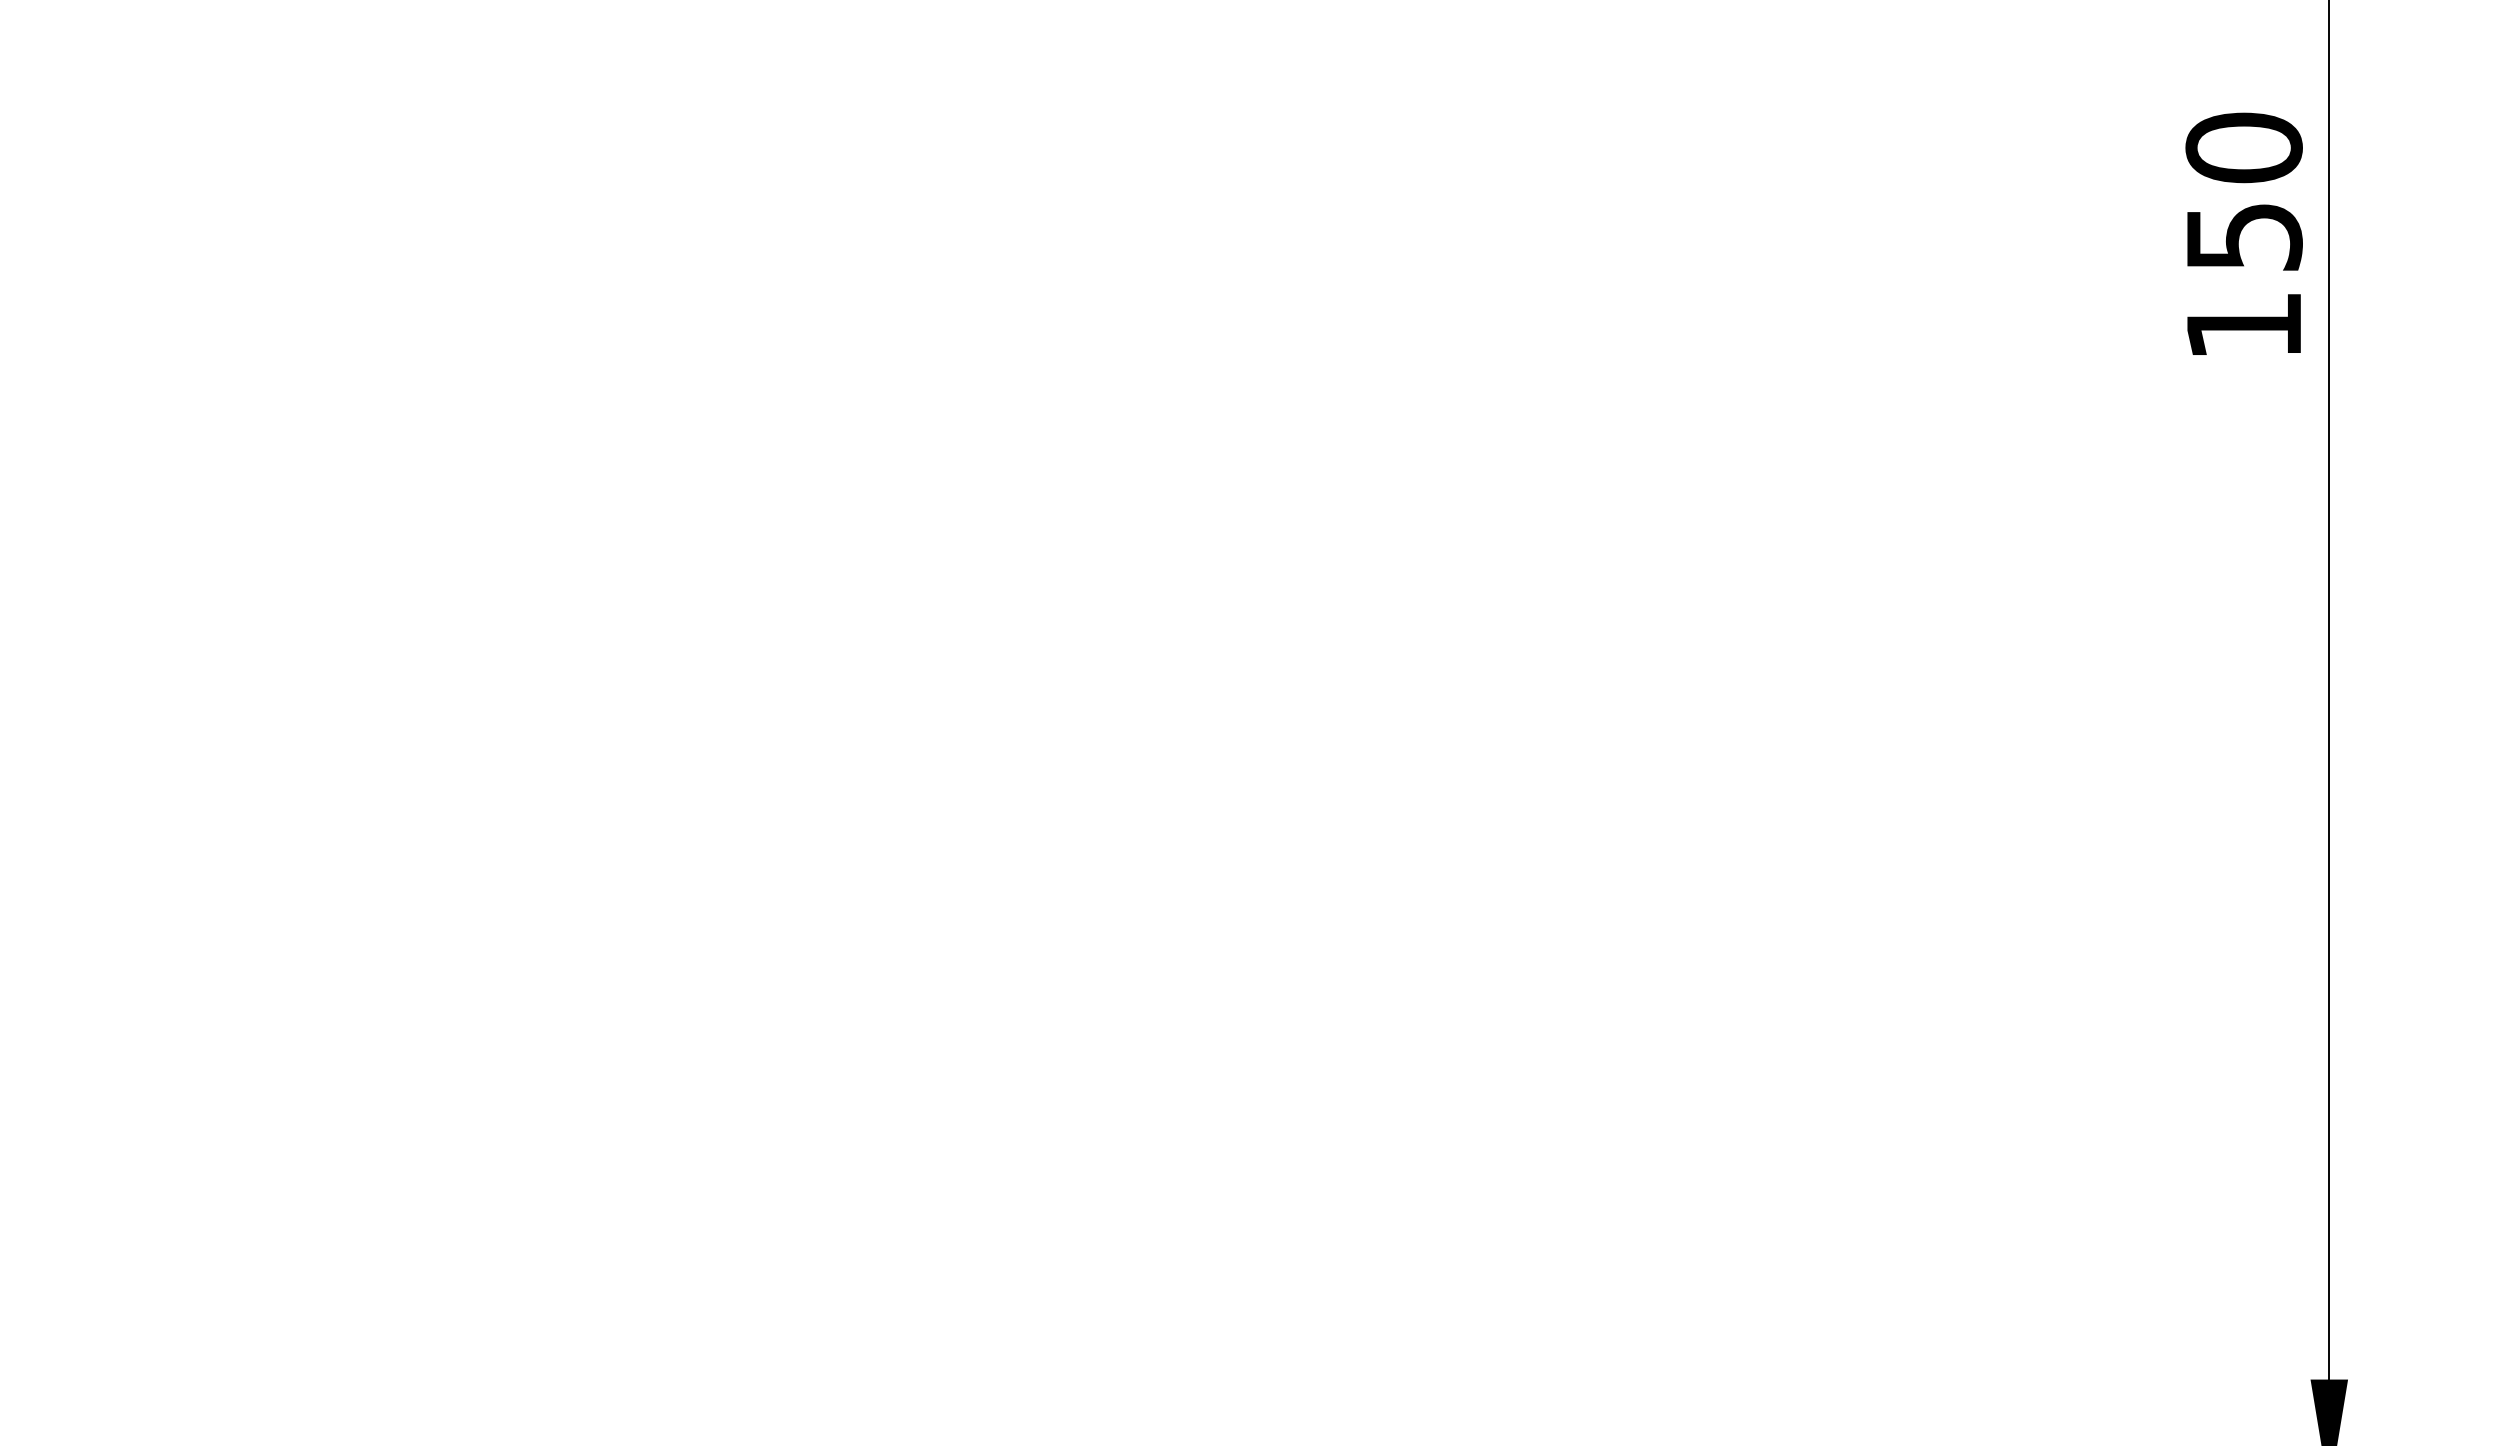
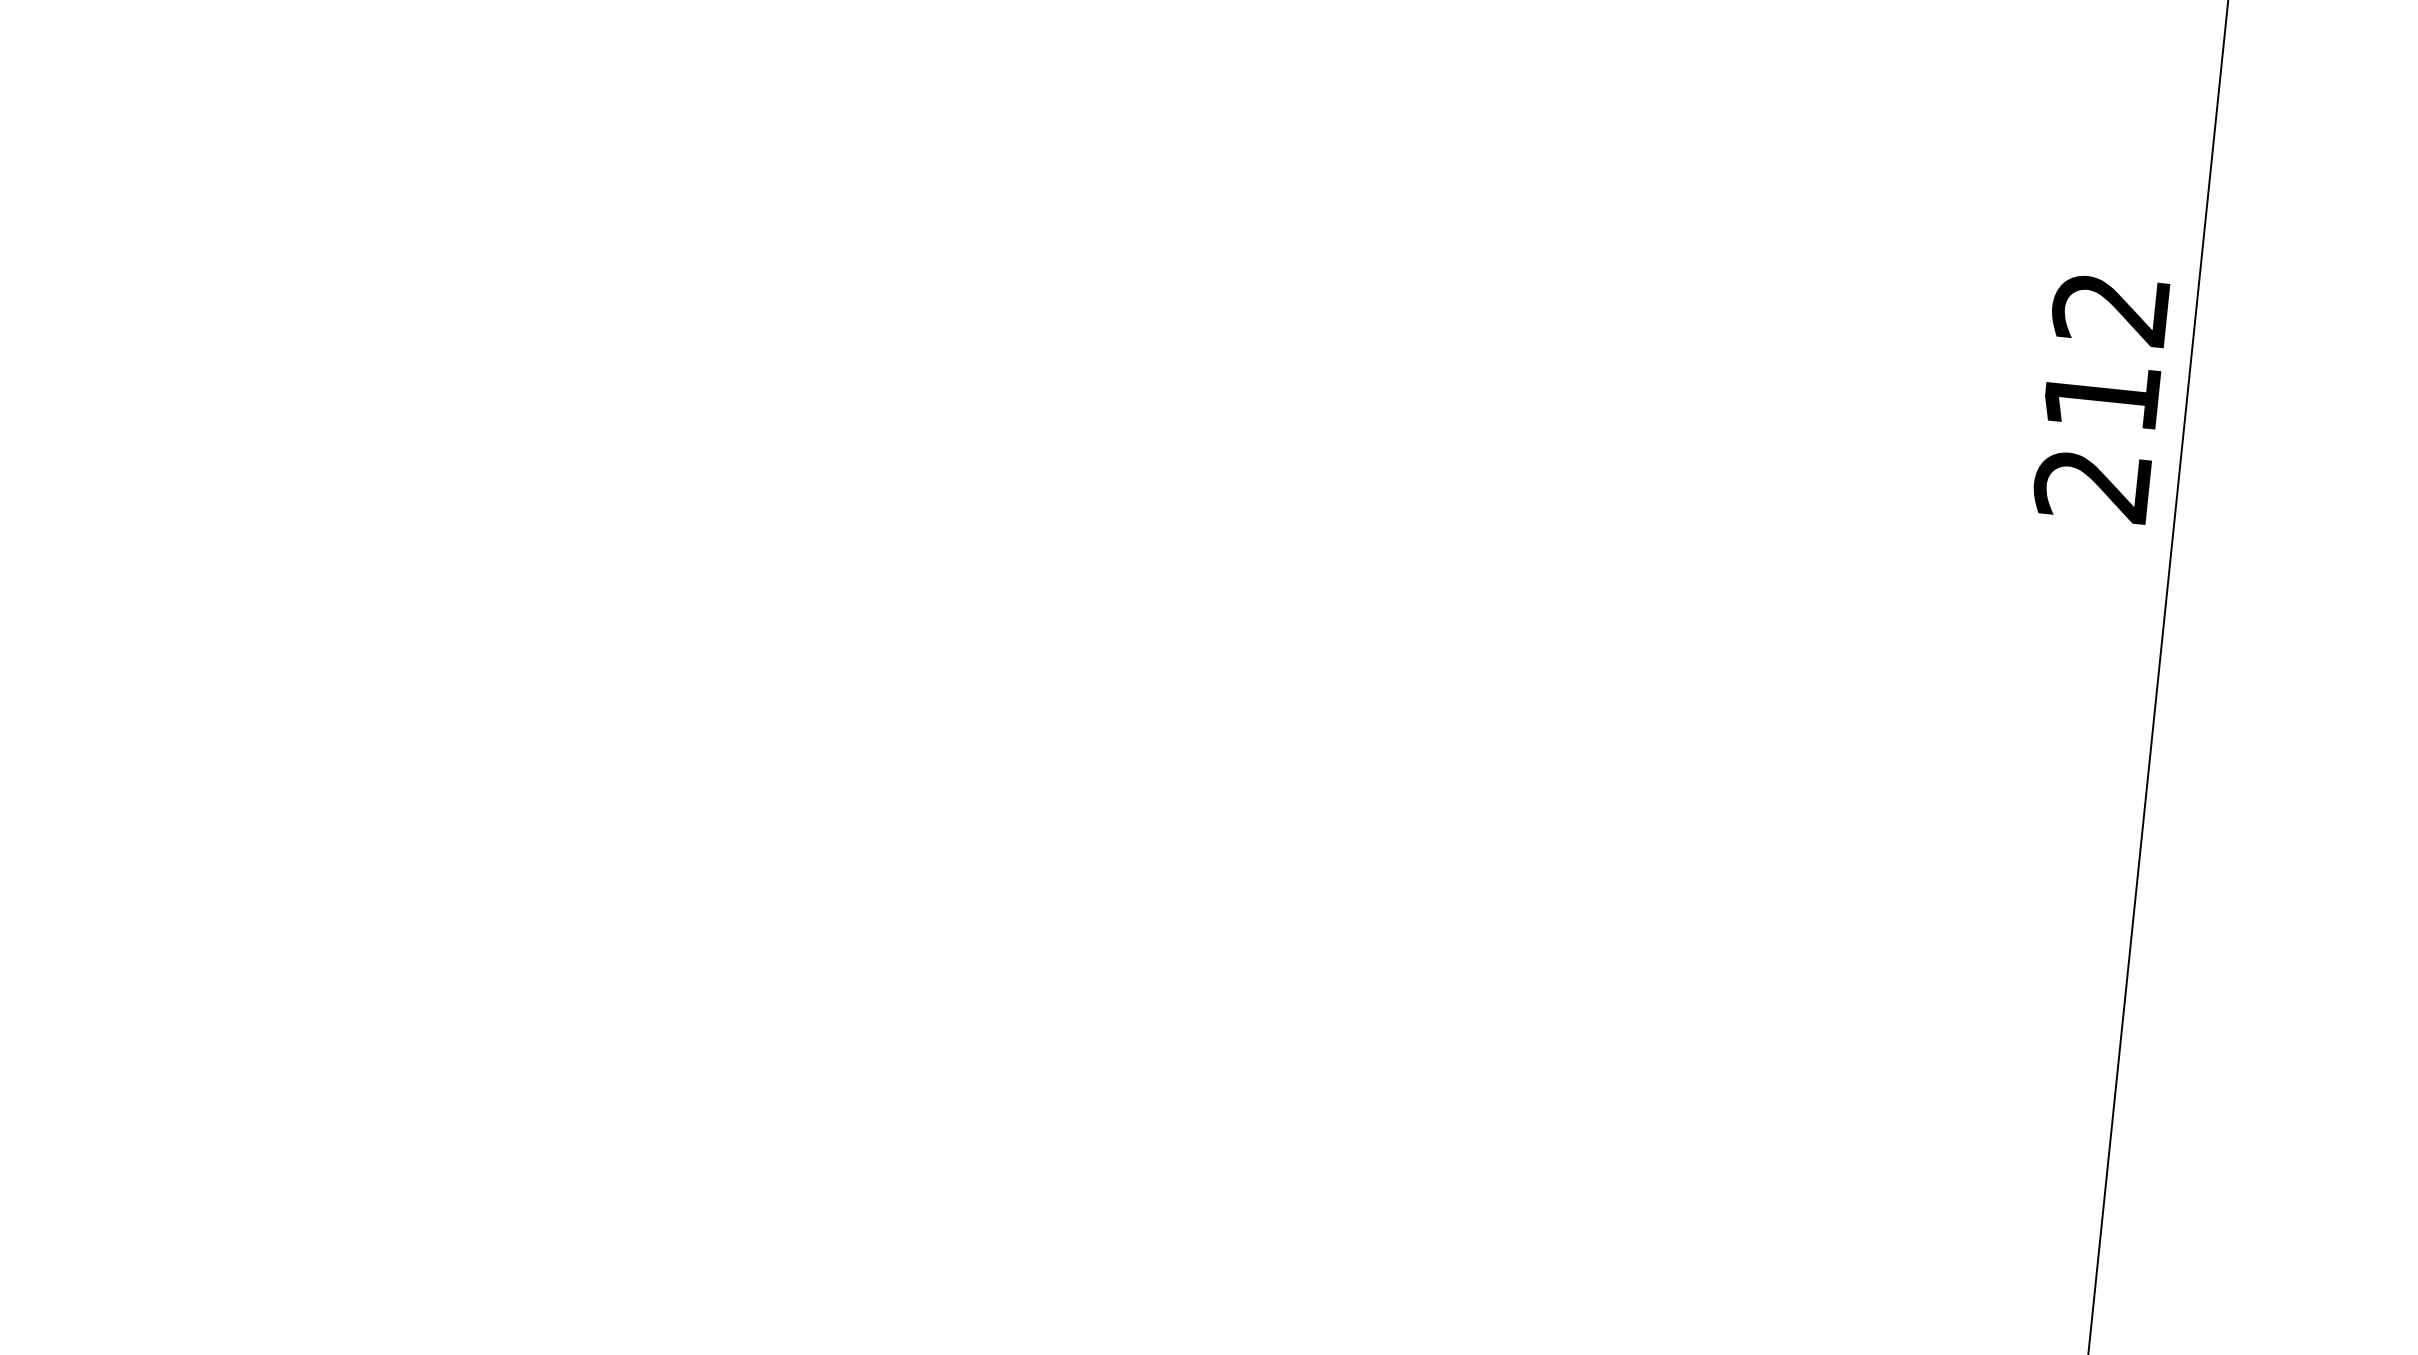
text: (2243, 236) -> (2101, 396), 150 -> 212

